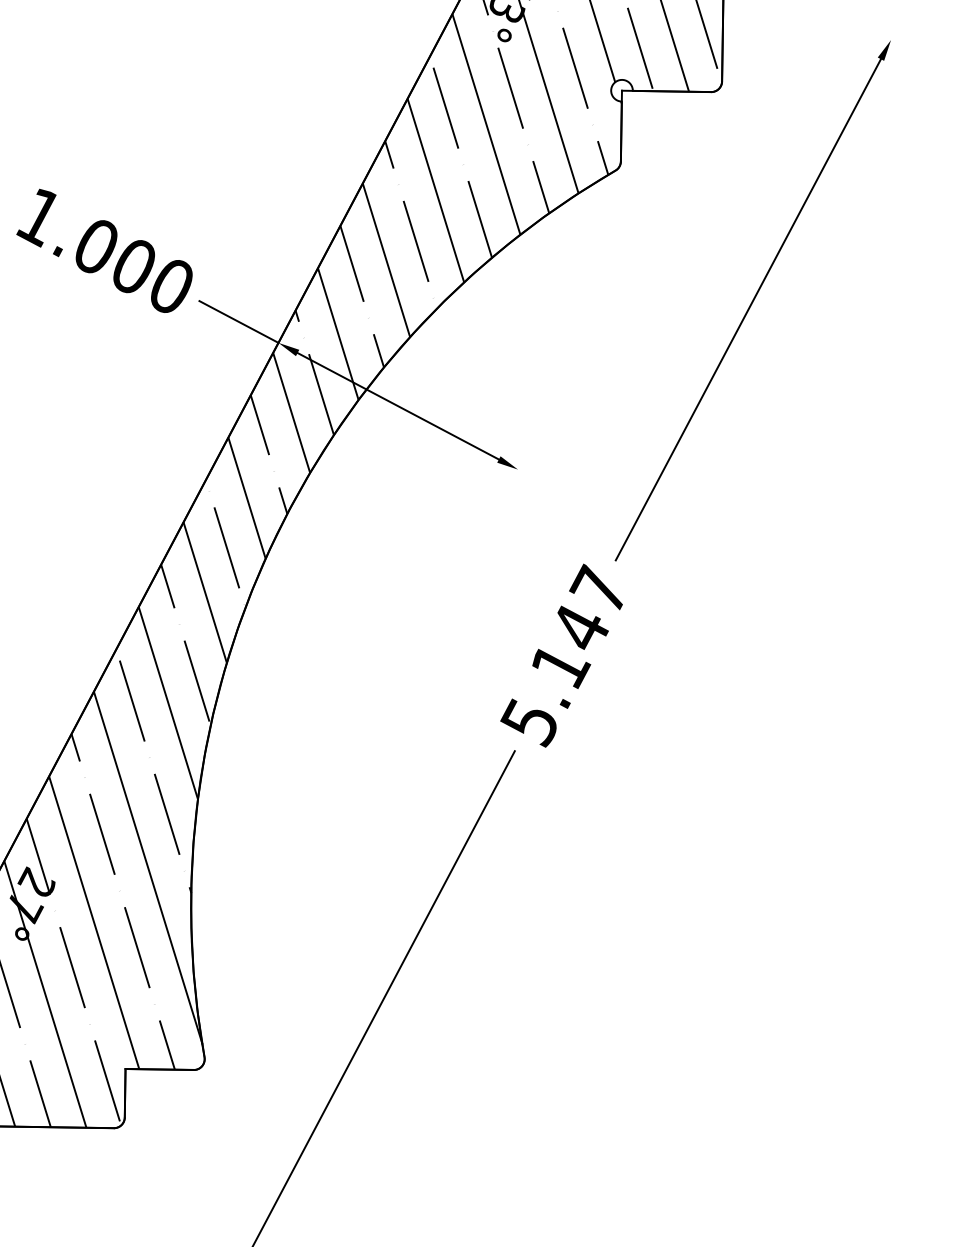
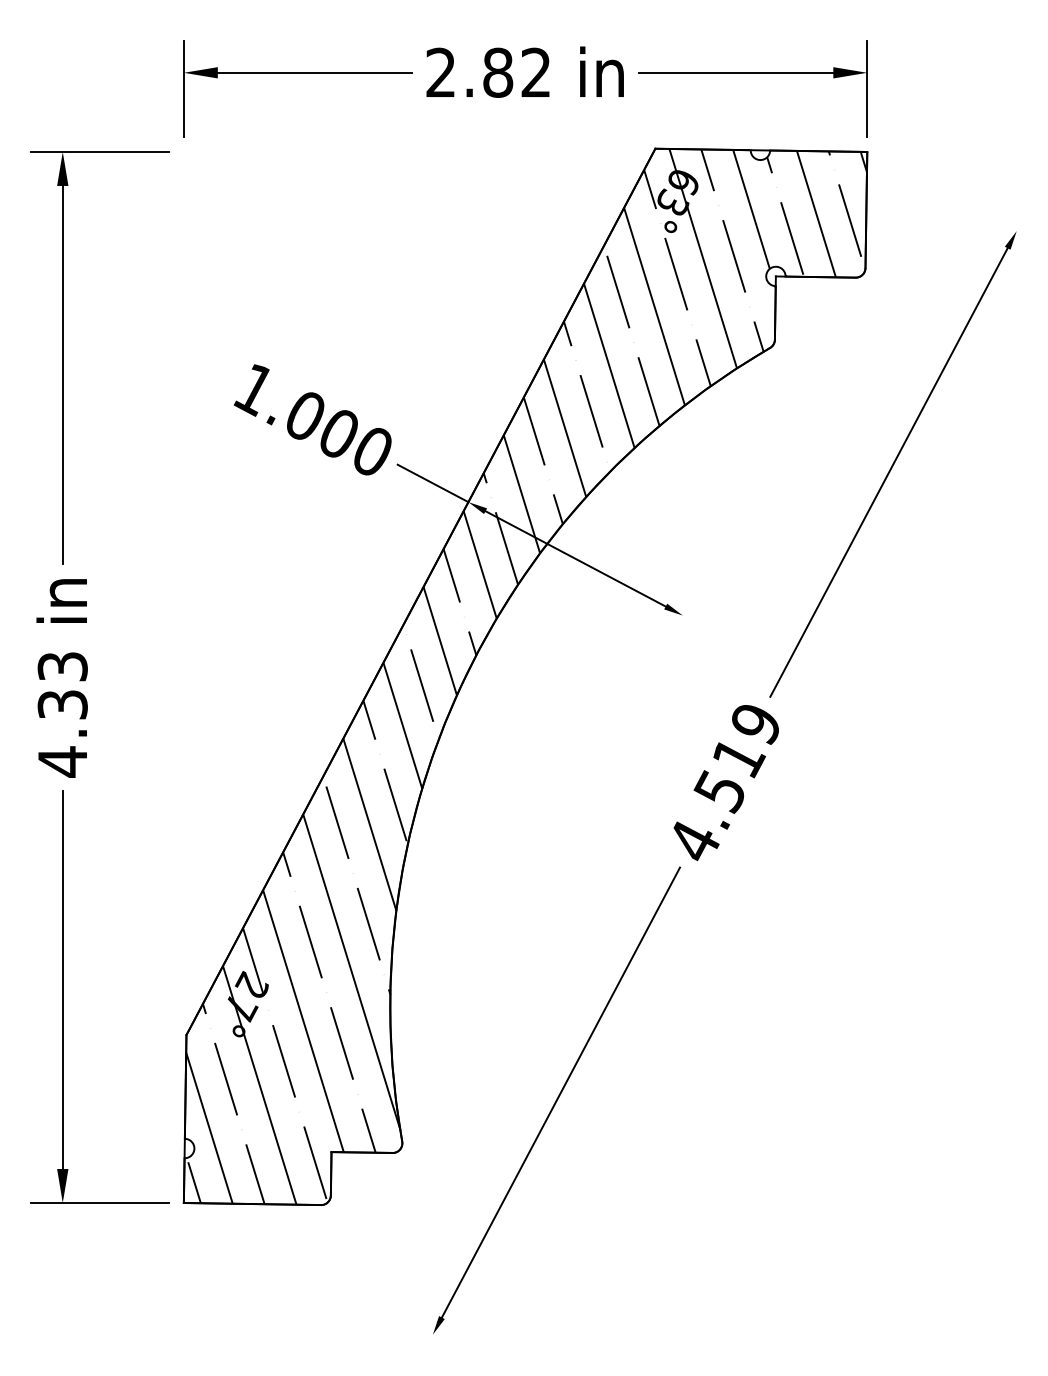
text: (562, 654) -> (722, 781), 5.147 -> 4.519

